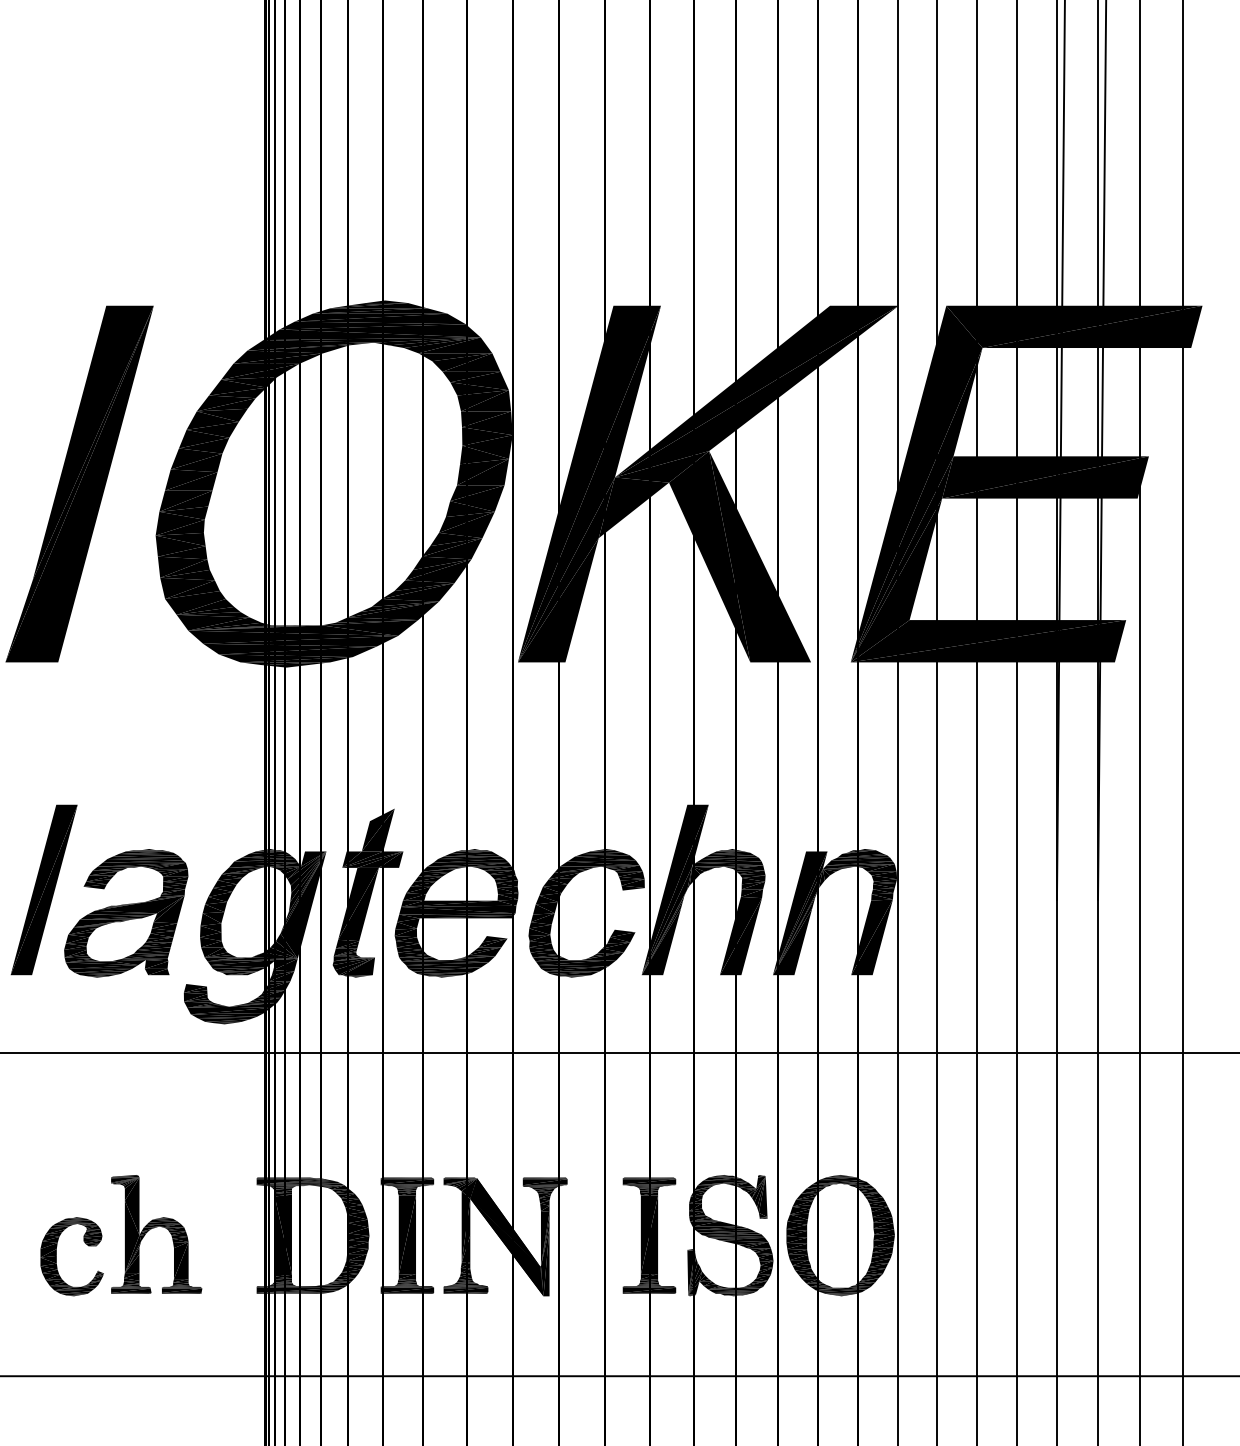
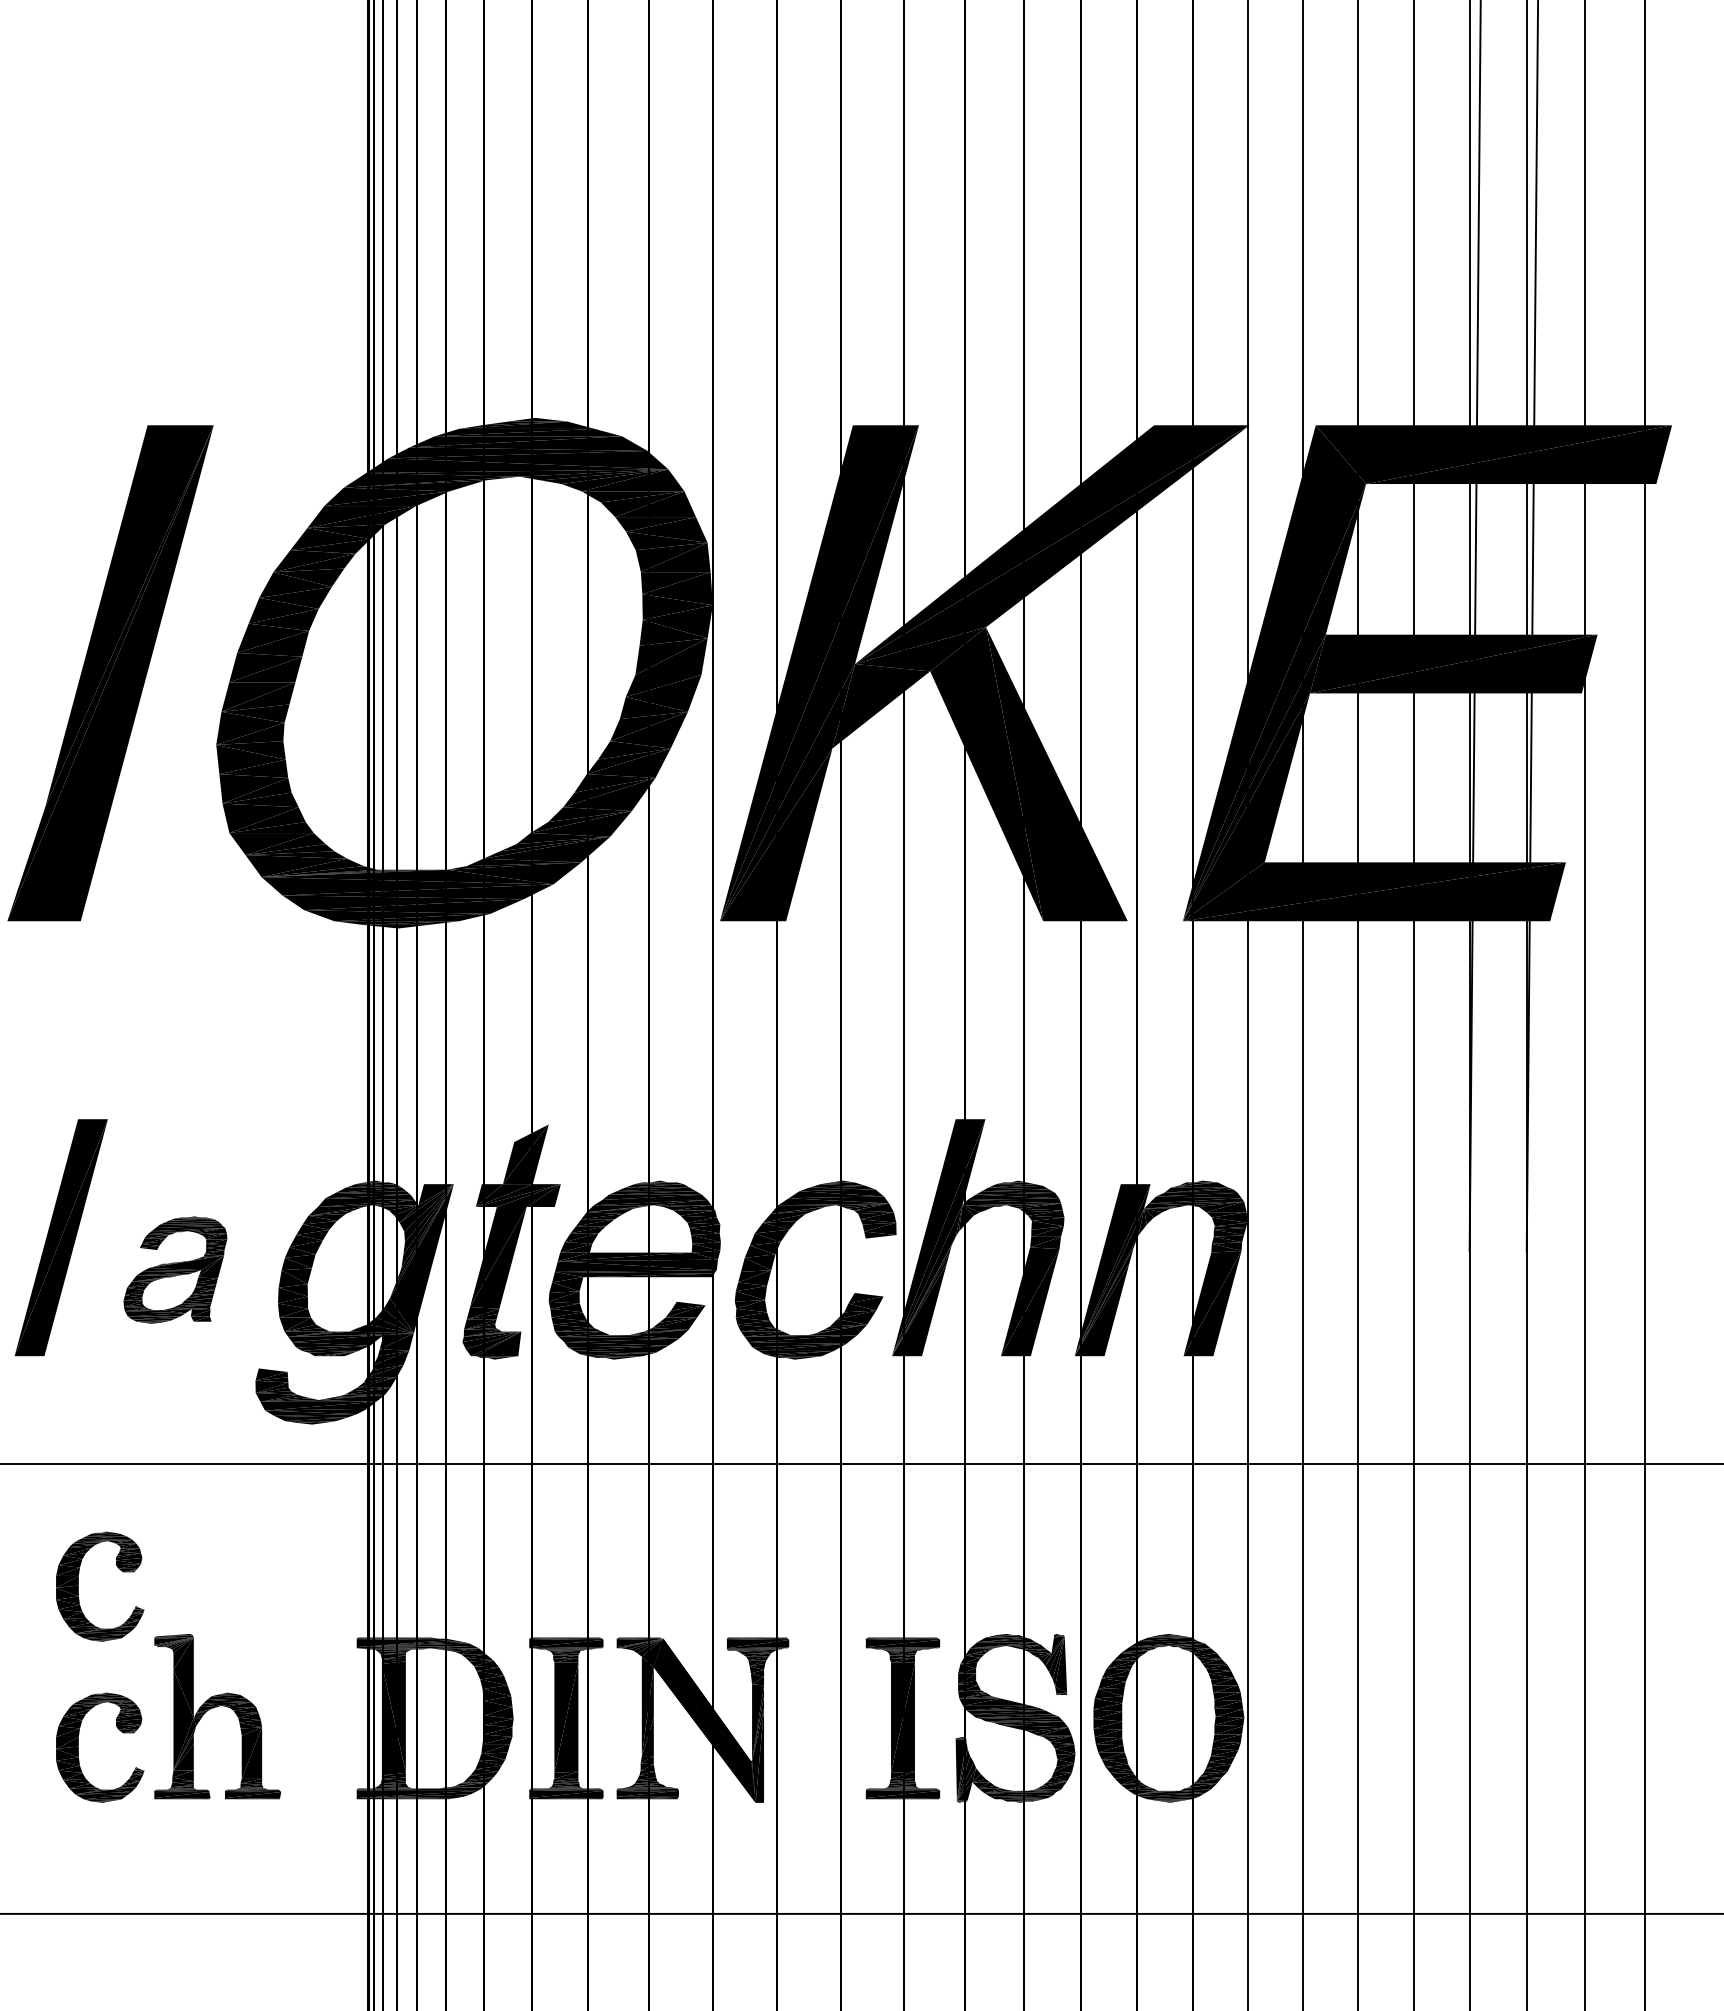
part: (126, 912) -> (175, 1269), size x0.6
part: (56, 1140) -> (78, 1586), added

